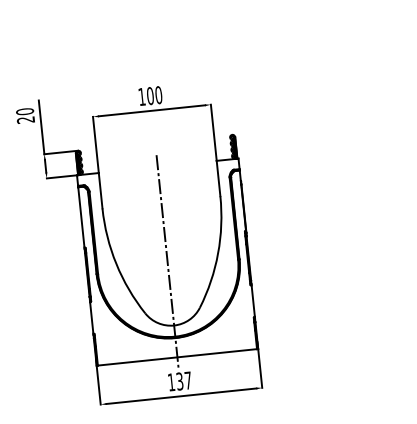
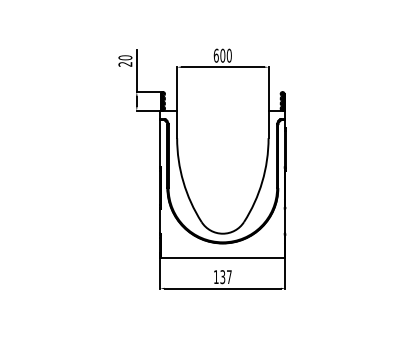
text: (140, 96) -> (215, 55), 100 -> 600
line: (167, 260) -> (222, 183), removed

